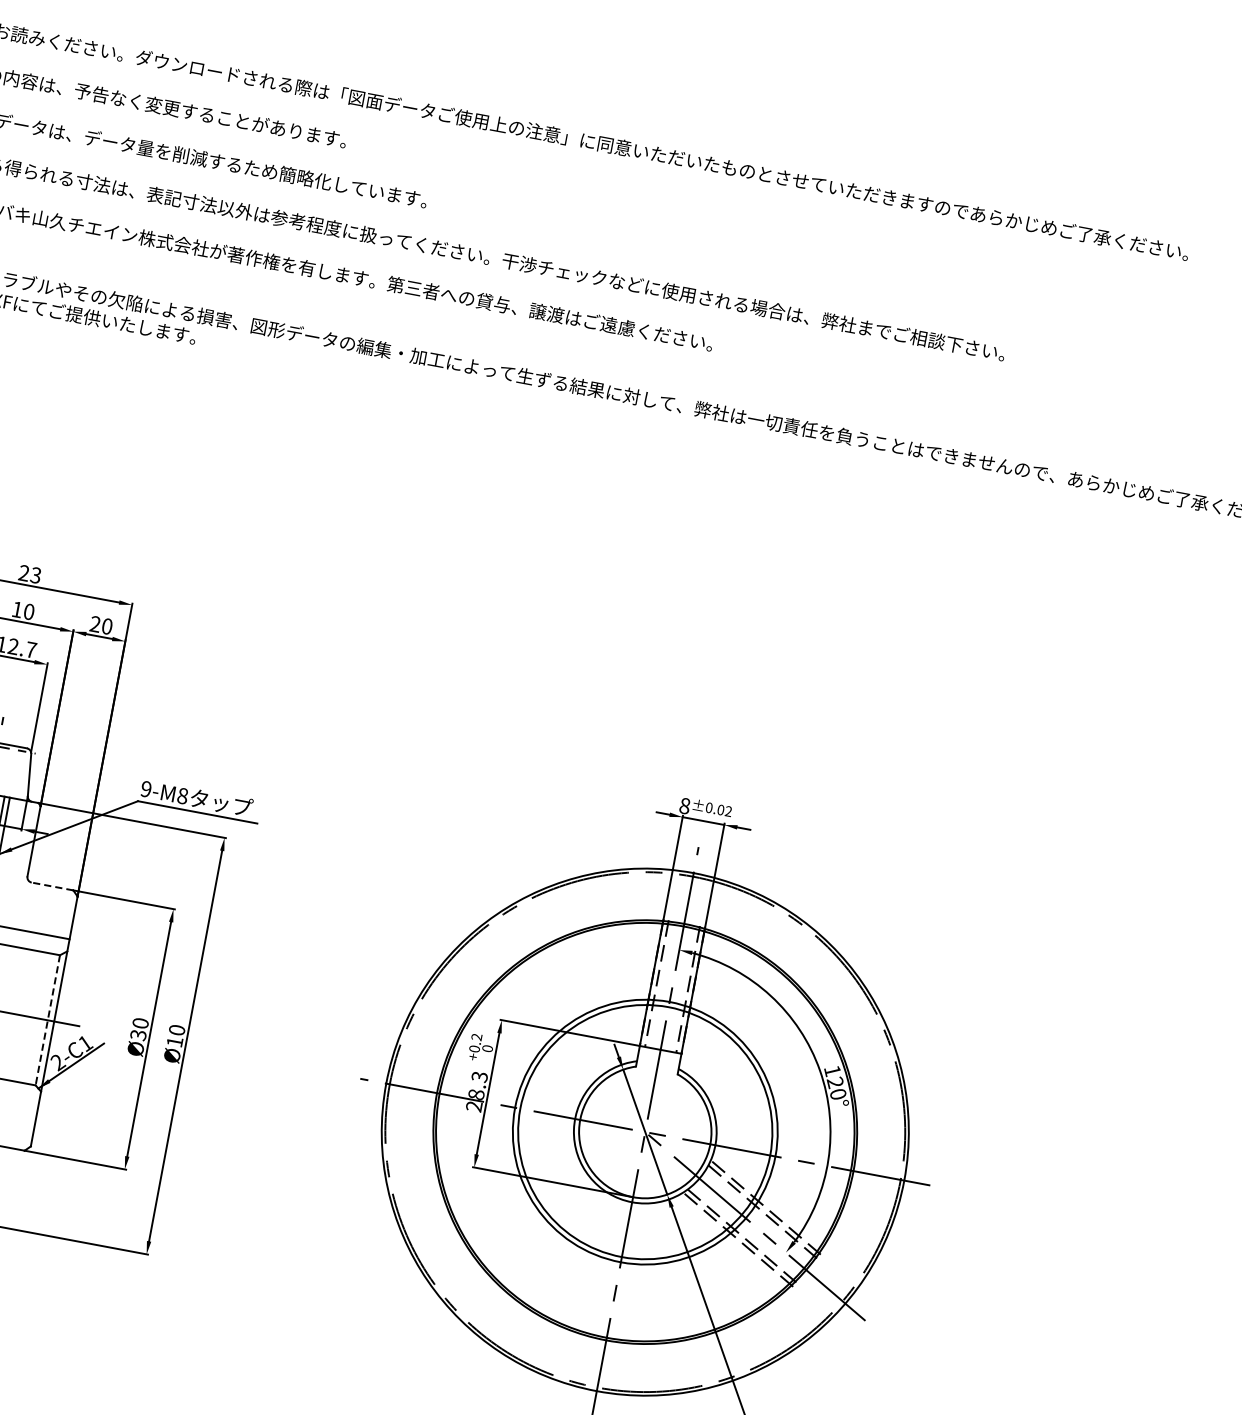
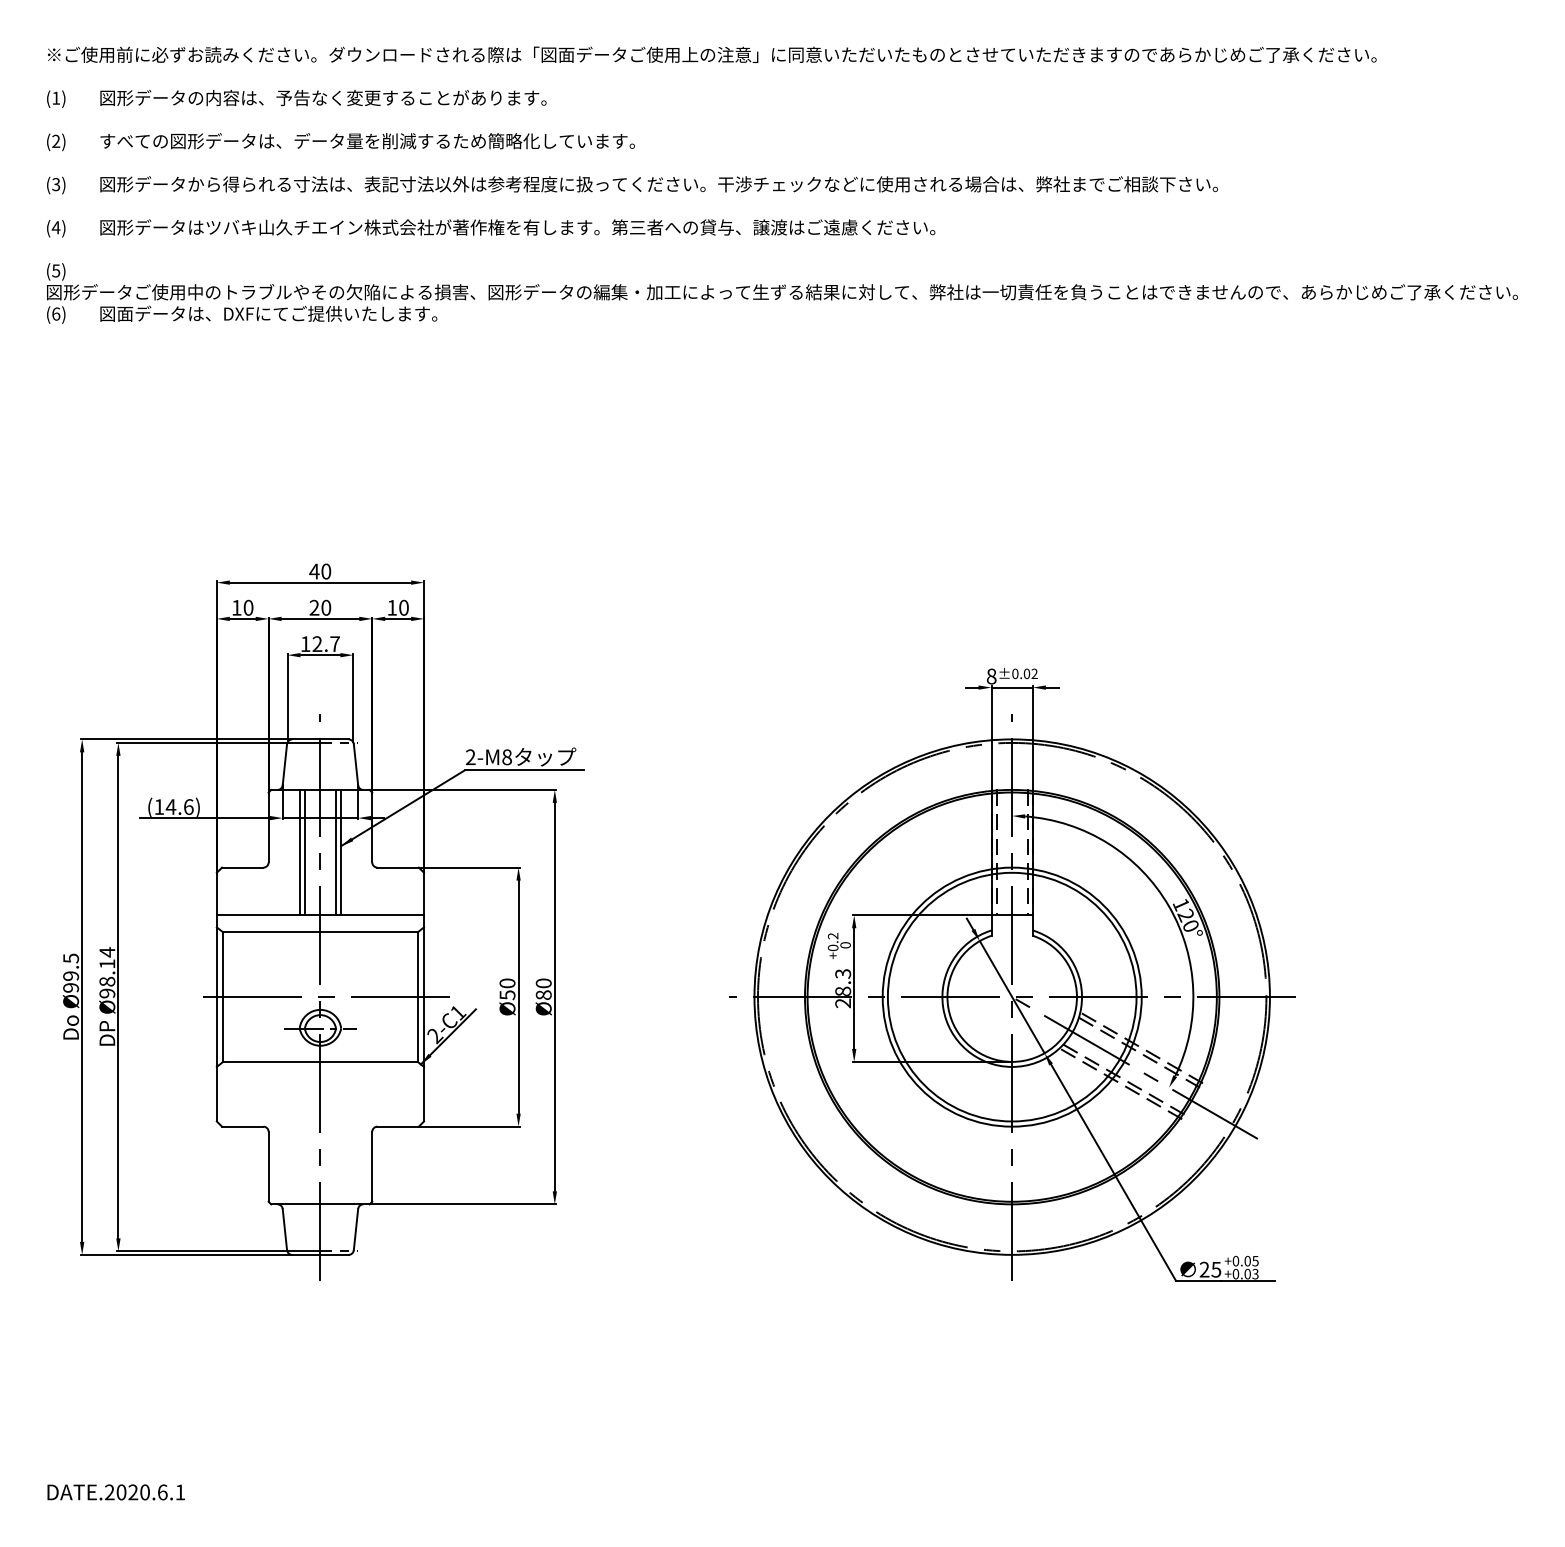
text: (30, 574) -> (320, 571), 23 -> 40
text: (17, 609) -> (314, 607), 10 -> 20
text: (95, 624) -> (392, 607), 20 -> 10
text: (145, 789) -> (470, 757), 9-M8 -> 2-M8
line: (52, 886) -> (398, 867), dashed -> solid
line: (47, 1020) -> (417, 997), dashed -> solid
text: (137, 1034) -> (506, 994), Ø30 -> Ø50
text: (174, 1041) -> (543, 994), Ø10 -> Ø80

